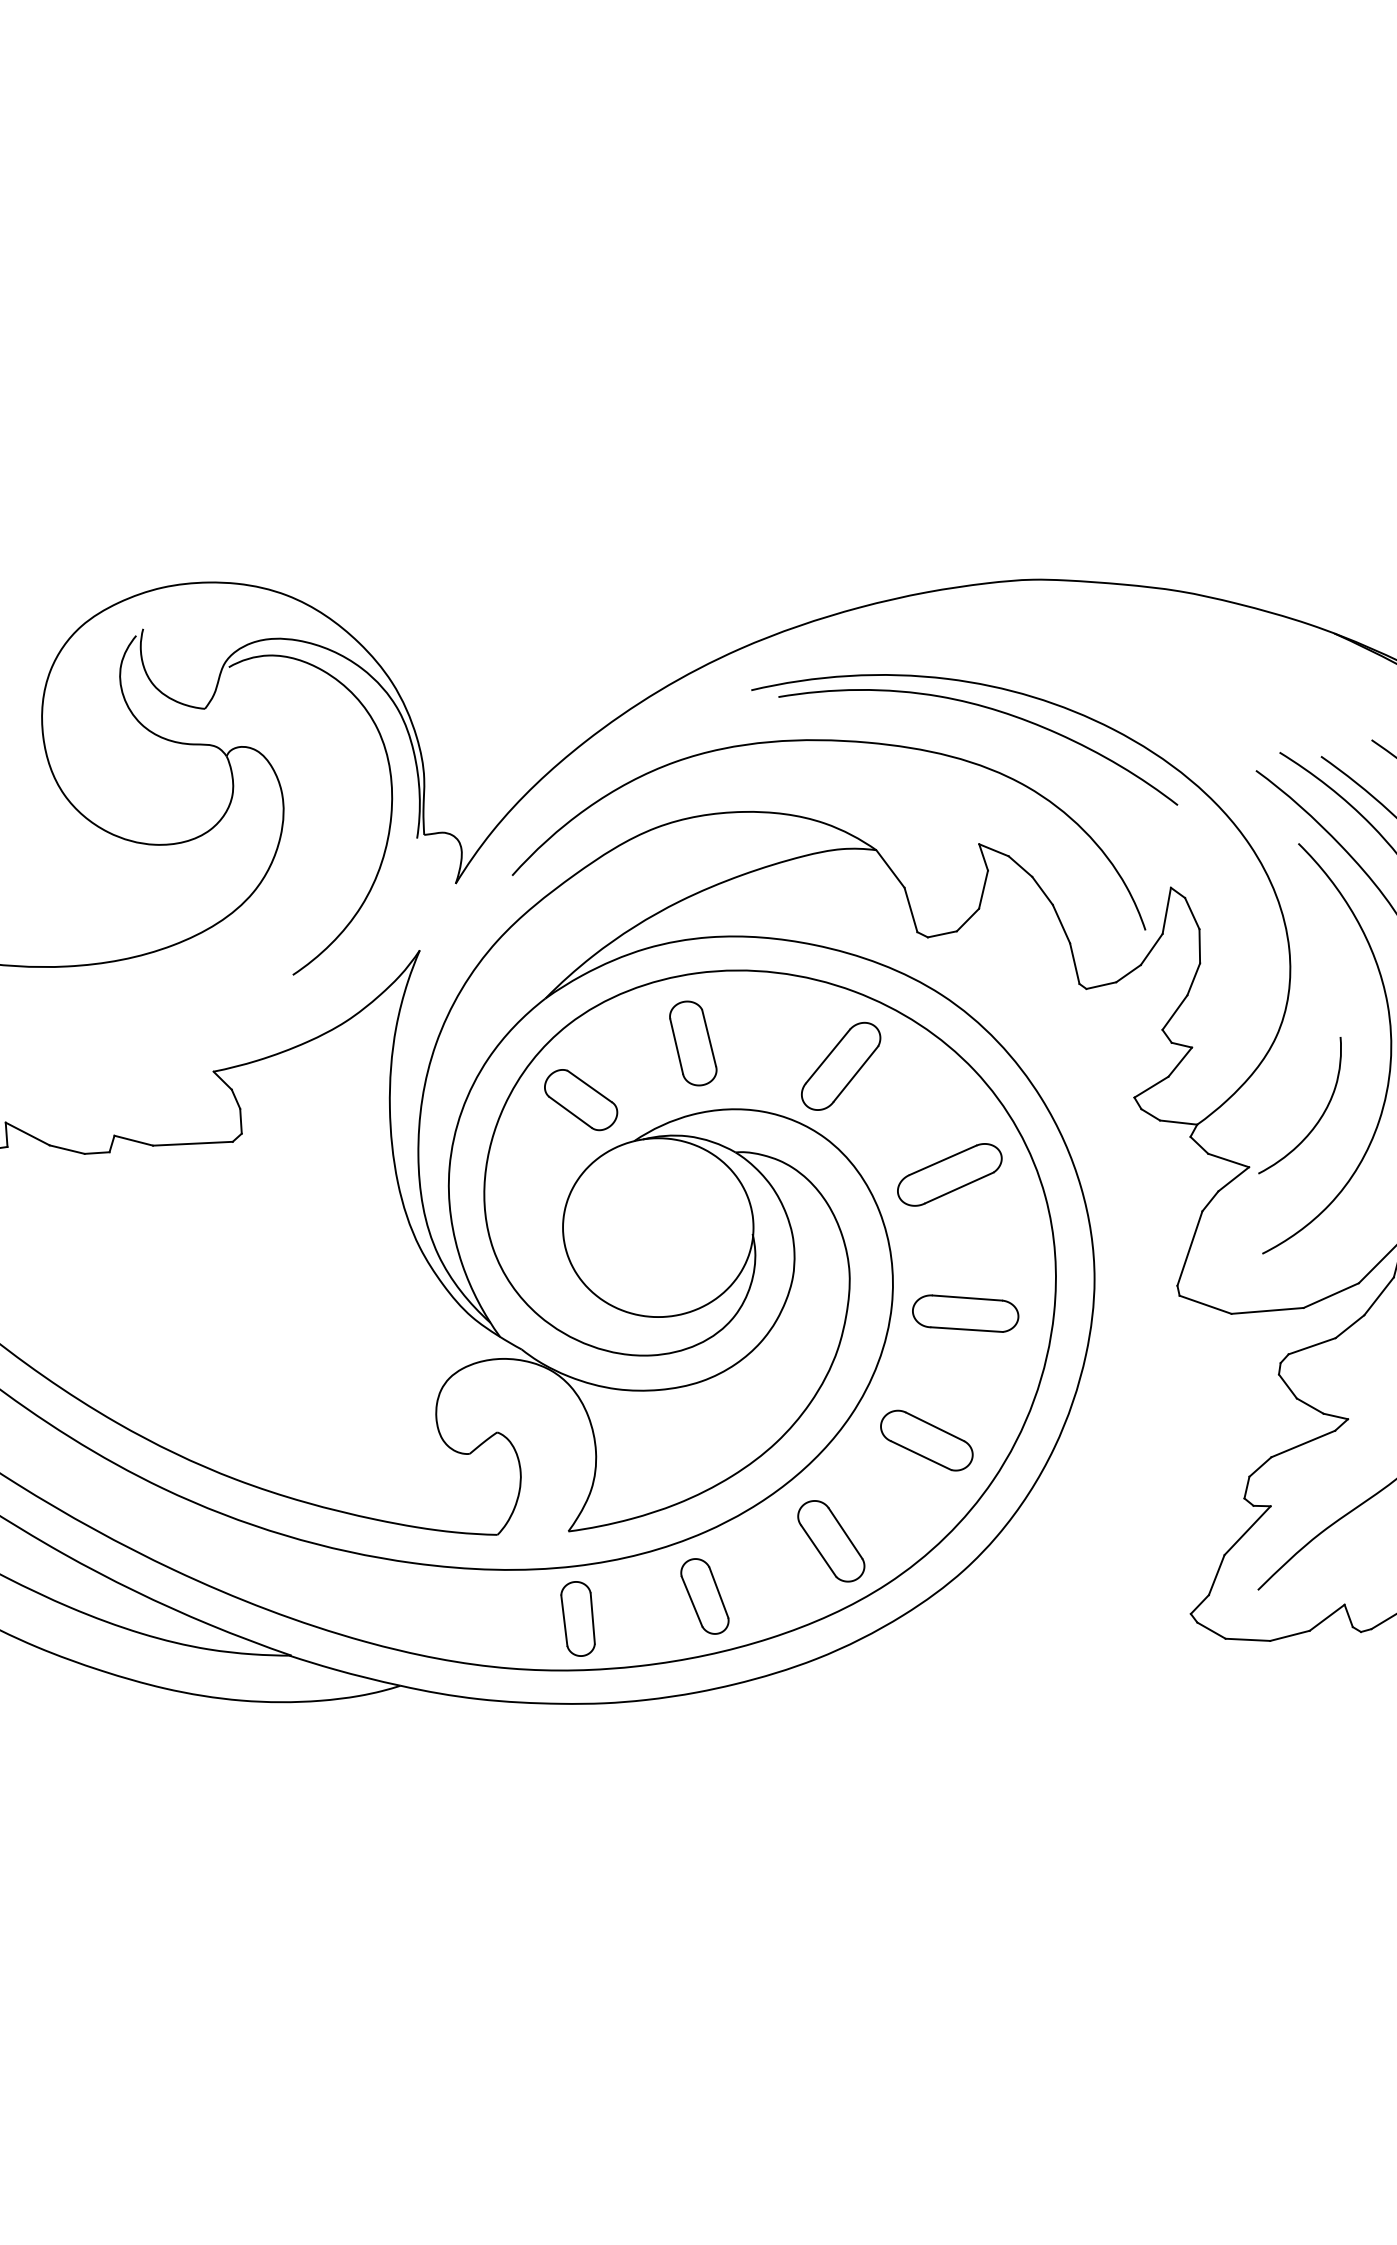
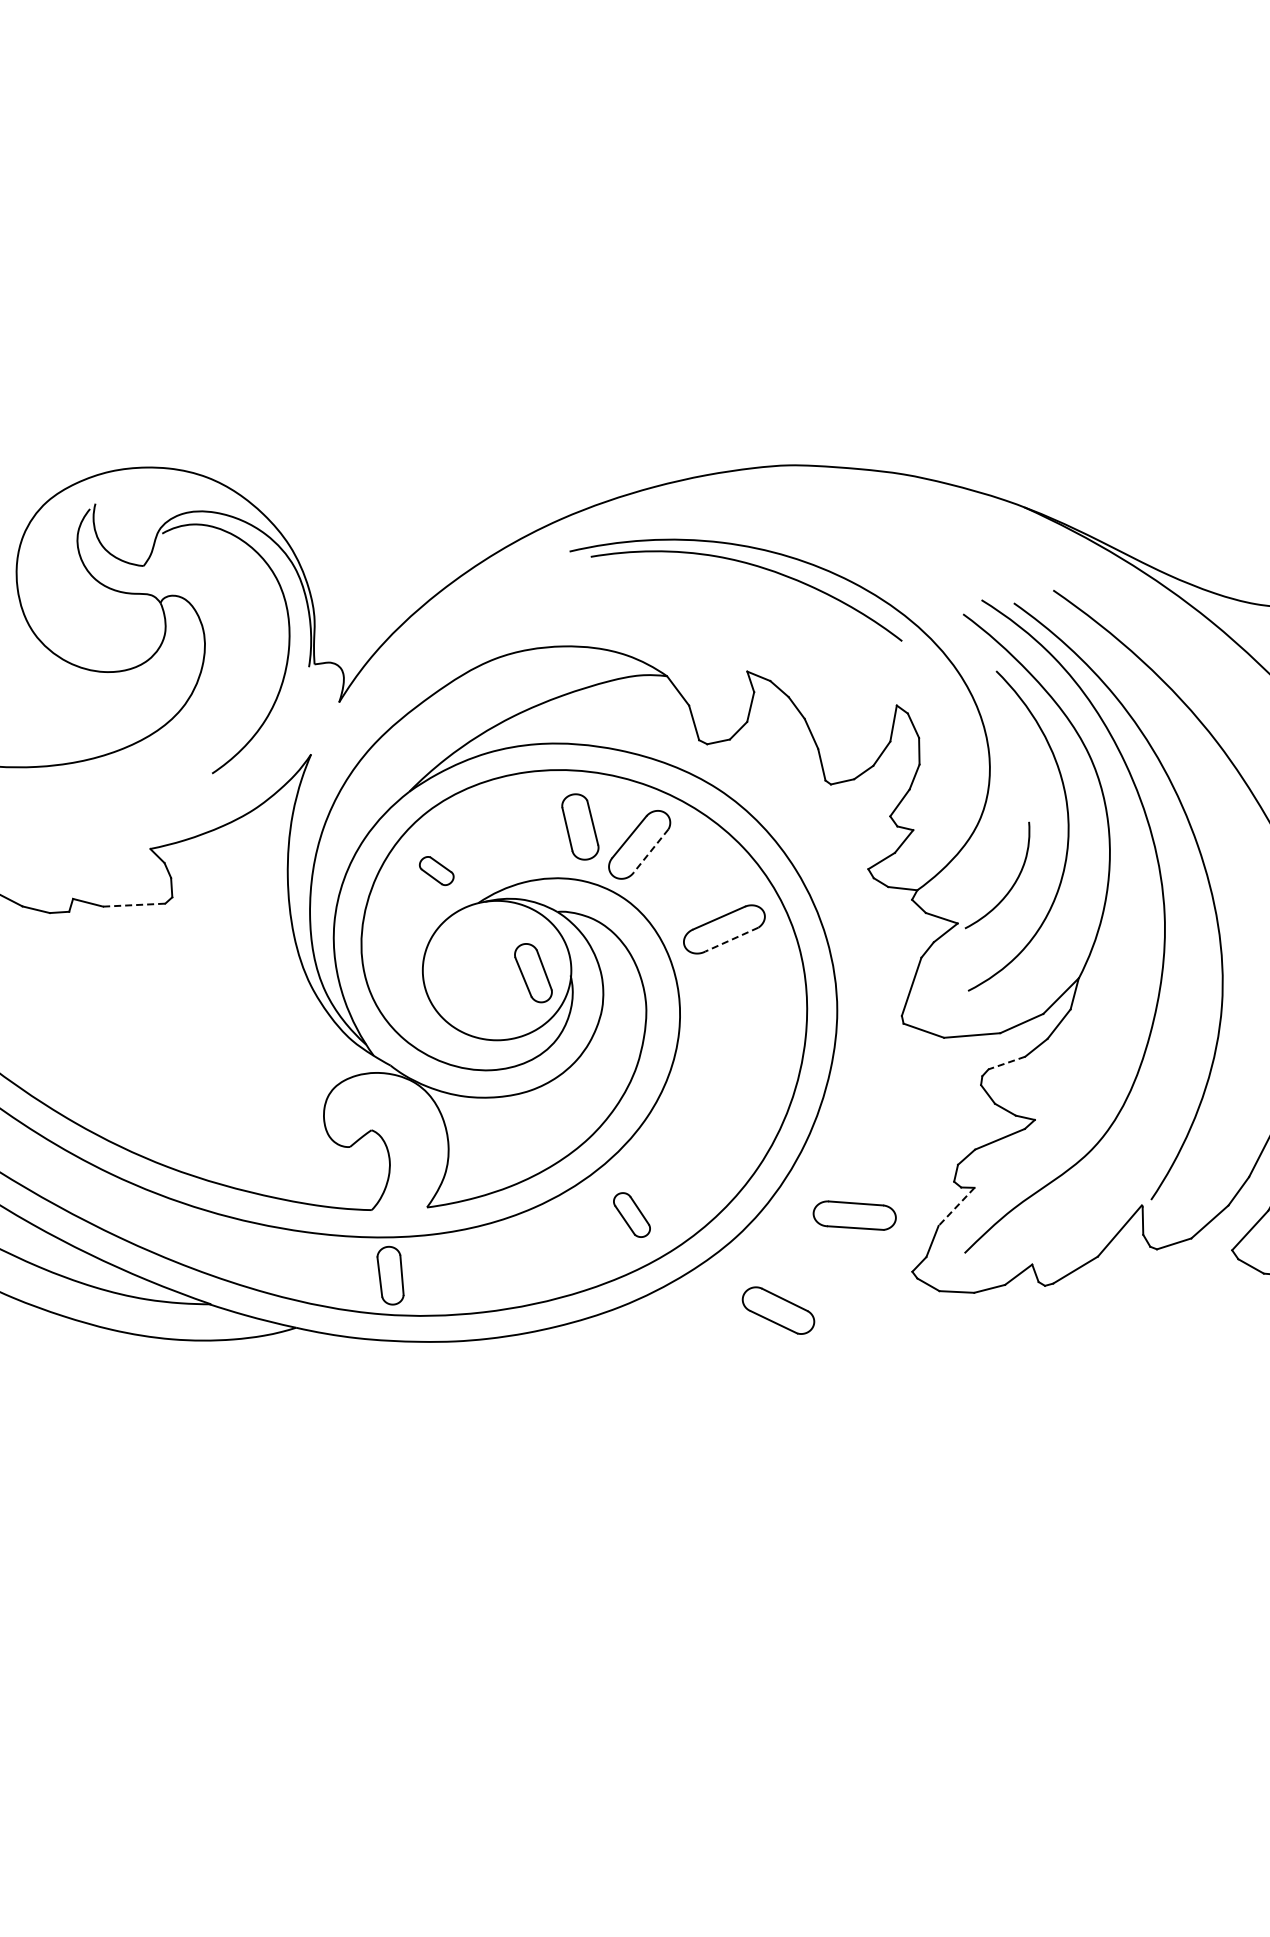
curve: (828, 741) -> (629, 591), removed
part: (693, 1042) -> (580, 826), moved
line: (856, 1073) -> (651, 850), solid -> dashed
part: (580, 1099) -> (436, 870), size x0.6
line: (193, 1144) -> (134, 905), solid -> dashed
line: (958, 1187) -> (731, 939), solid -> dashed
part: (965, 1313) -> (854, 1215), moved
line: (1311, 1346) -> (1006, 1063), solid -> dashed
part: (926, 1440) -> (778, 1310), moved
line: (1247, 1531) -> (956, 1207), solid -> dashed
part: (830, 1540) -> (631, 1214), size x0.7
part: (704, 1596) -> (533, 973), moved
part: (578, 1618) -> (390, 1275), moved

